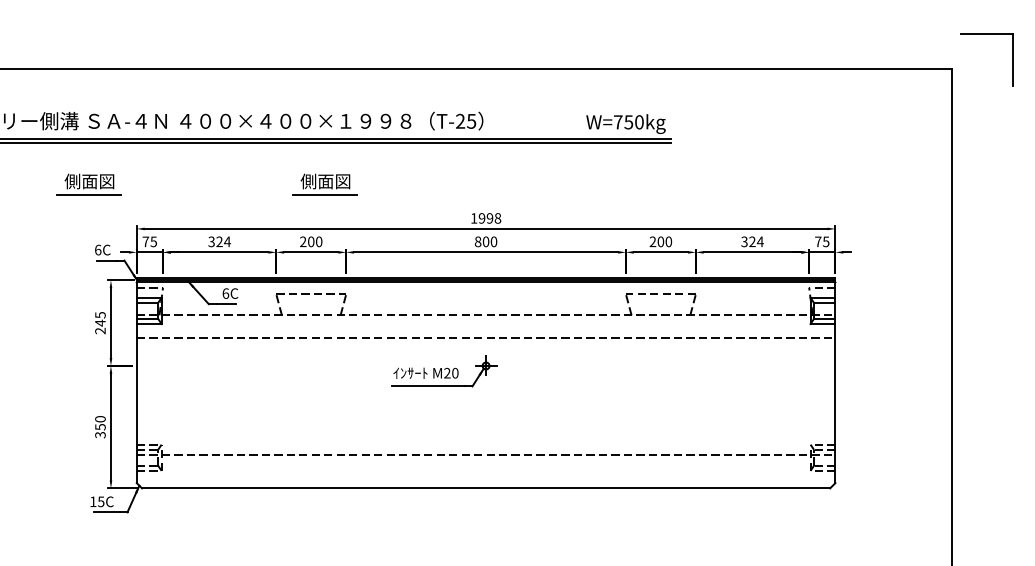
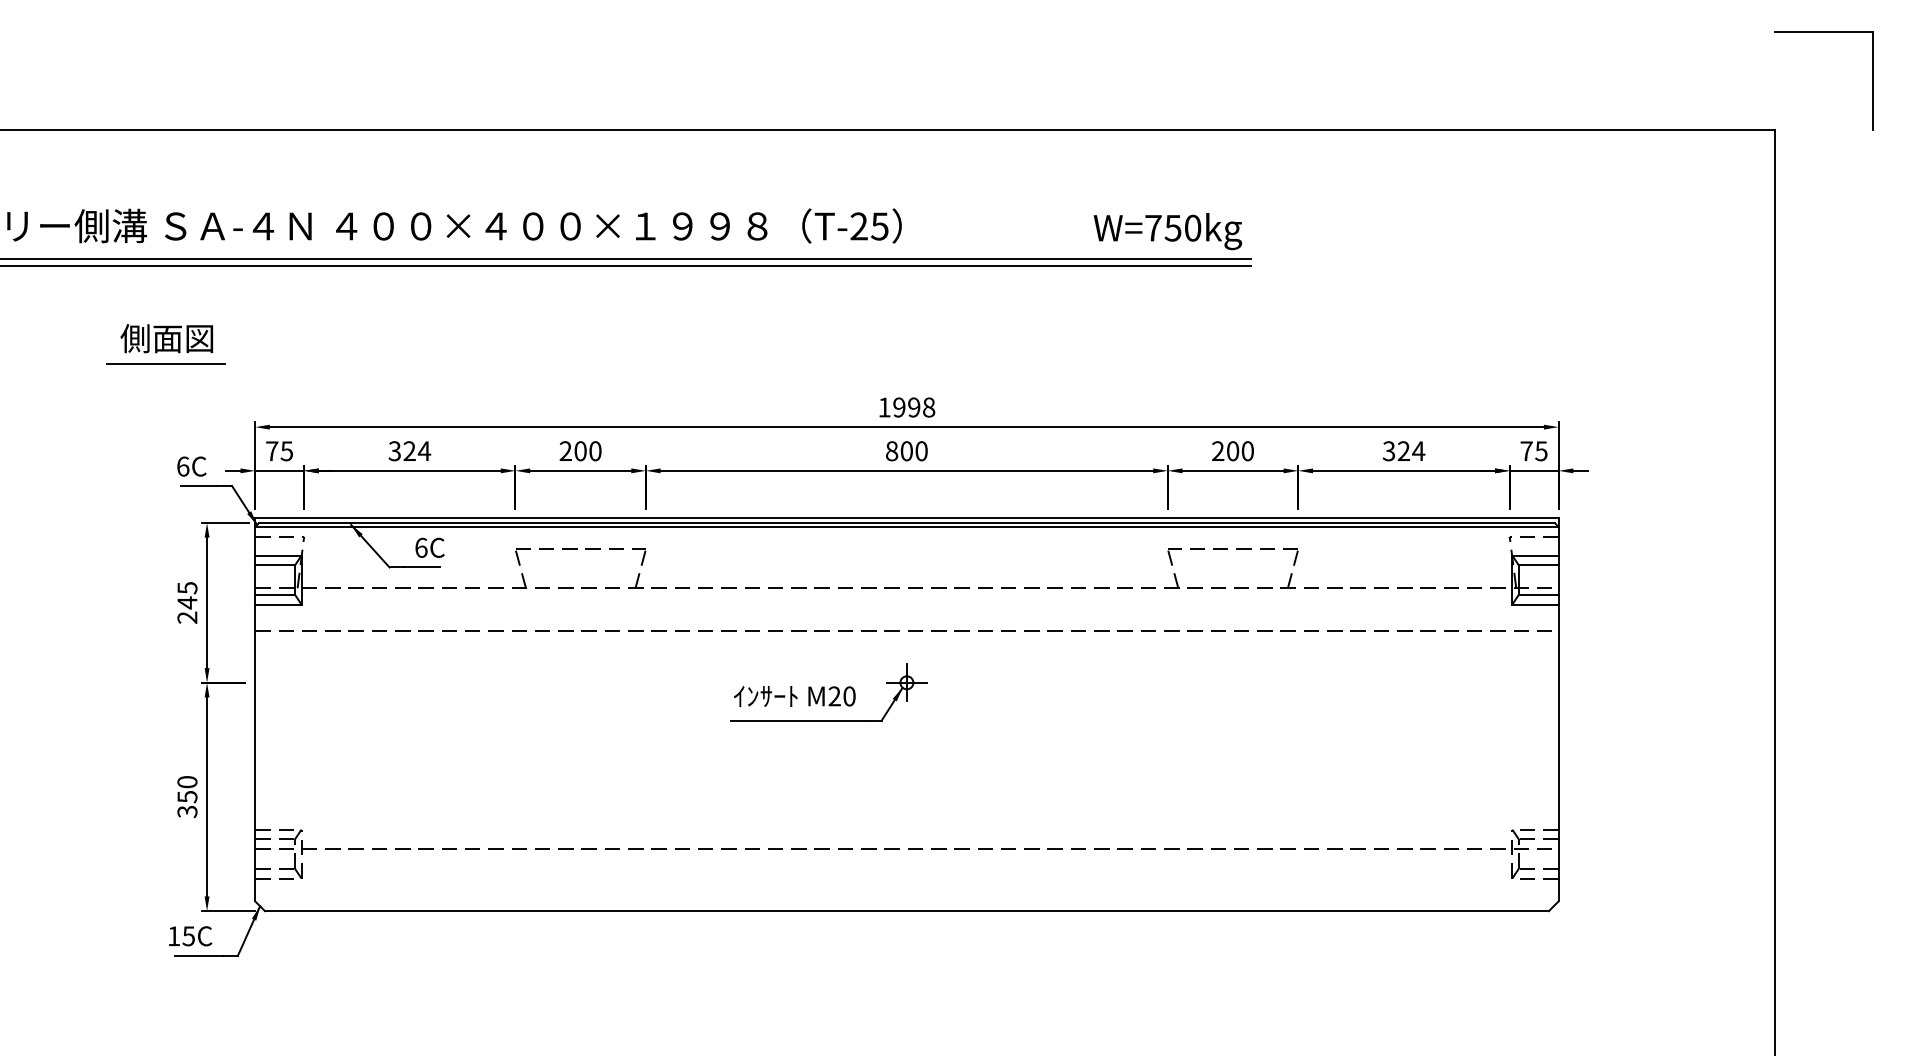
part: (986, 34) -> (1823, 32), moved
part: (324, 184) -> (605, 344), removed

